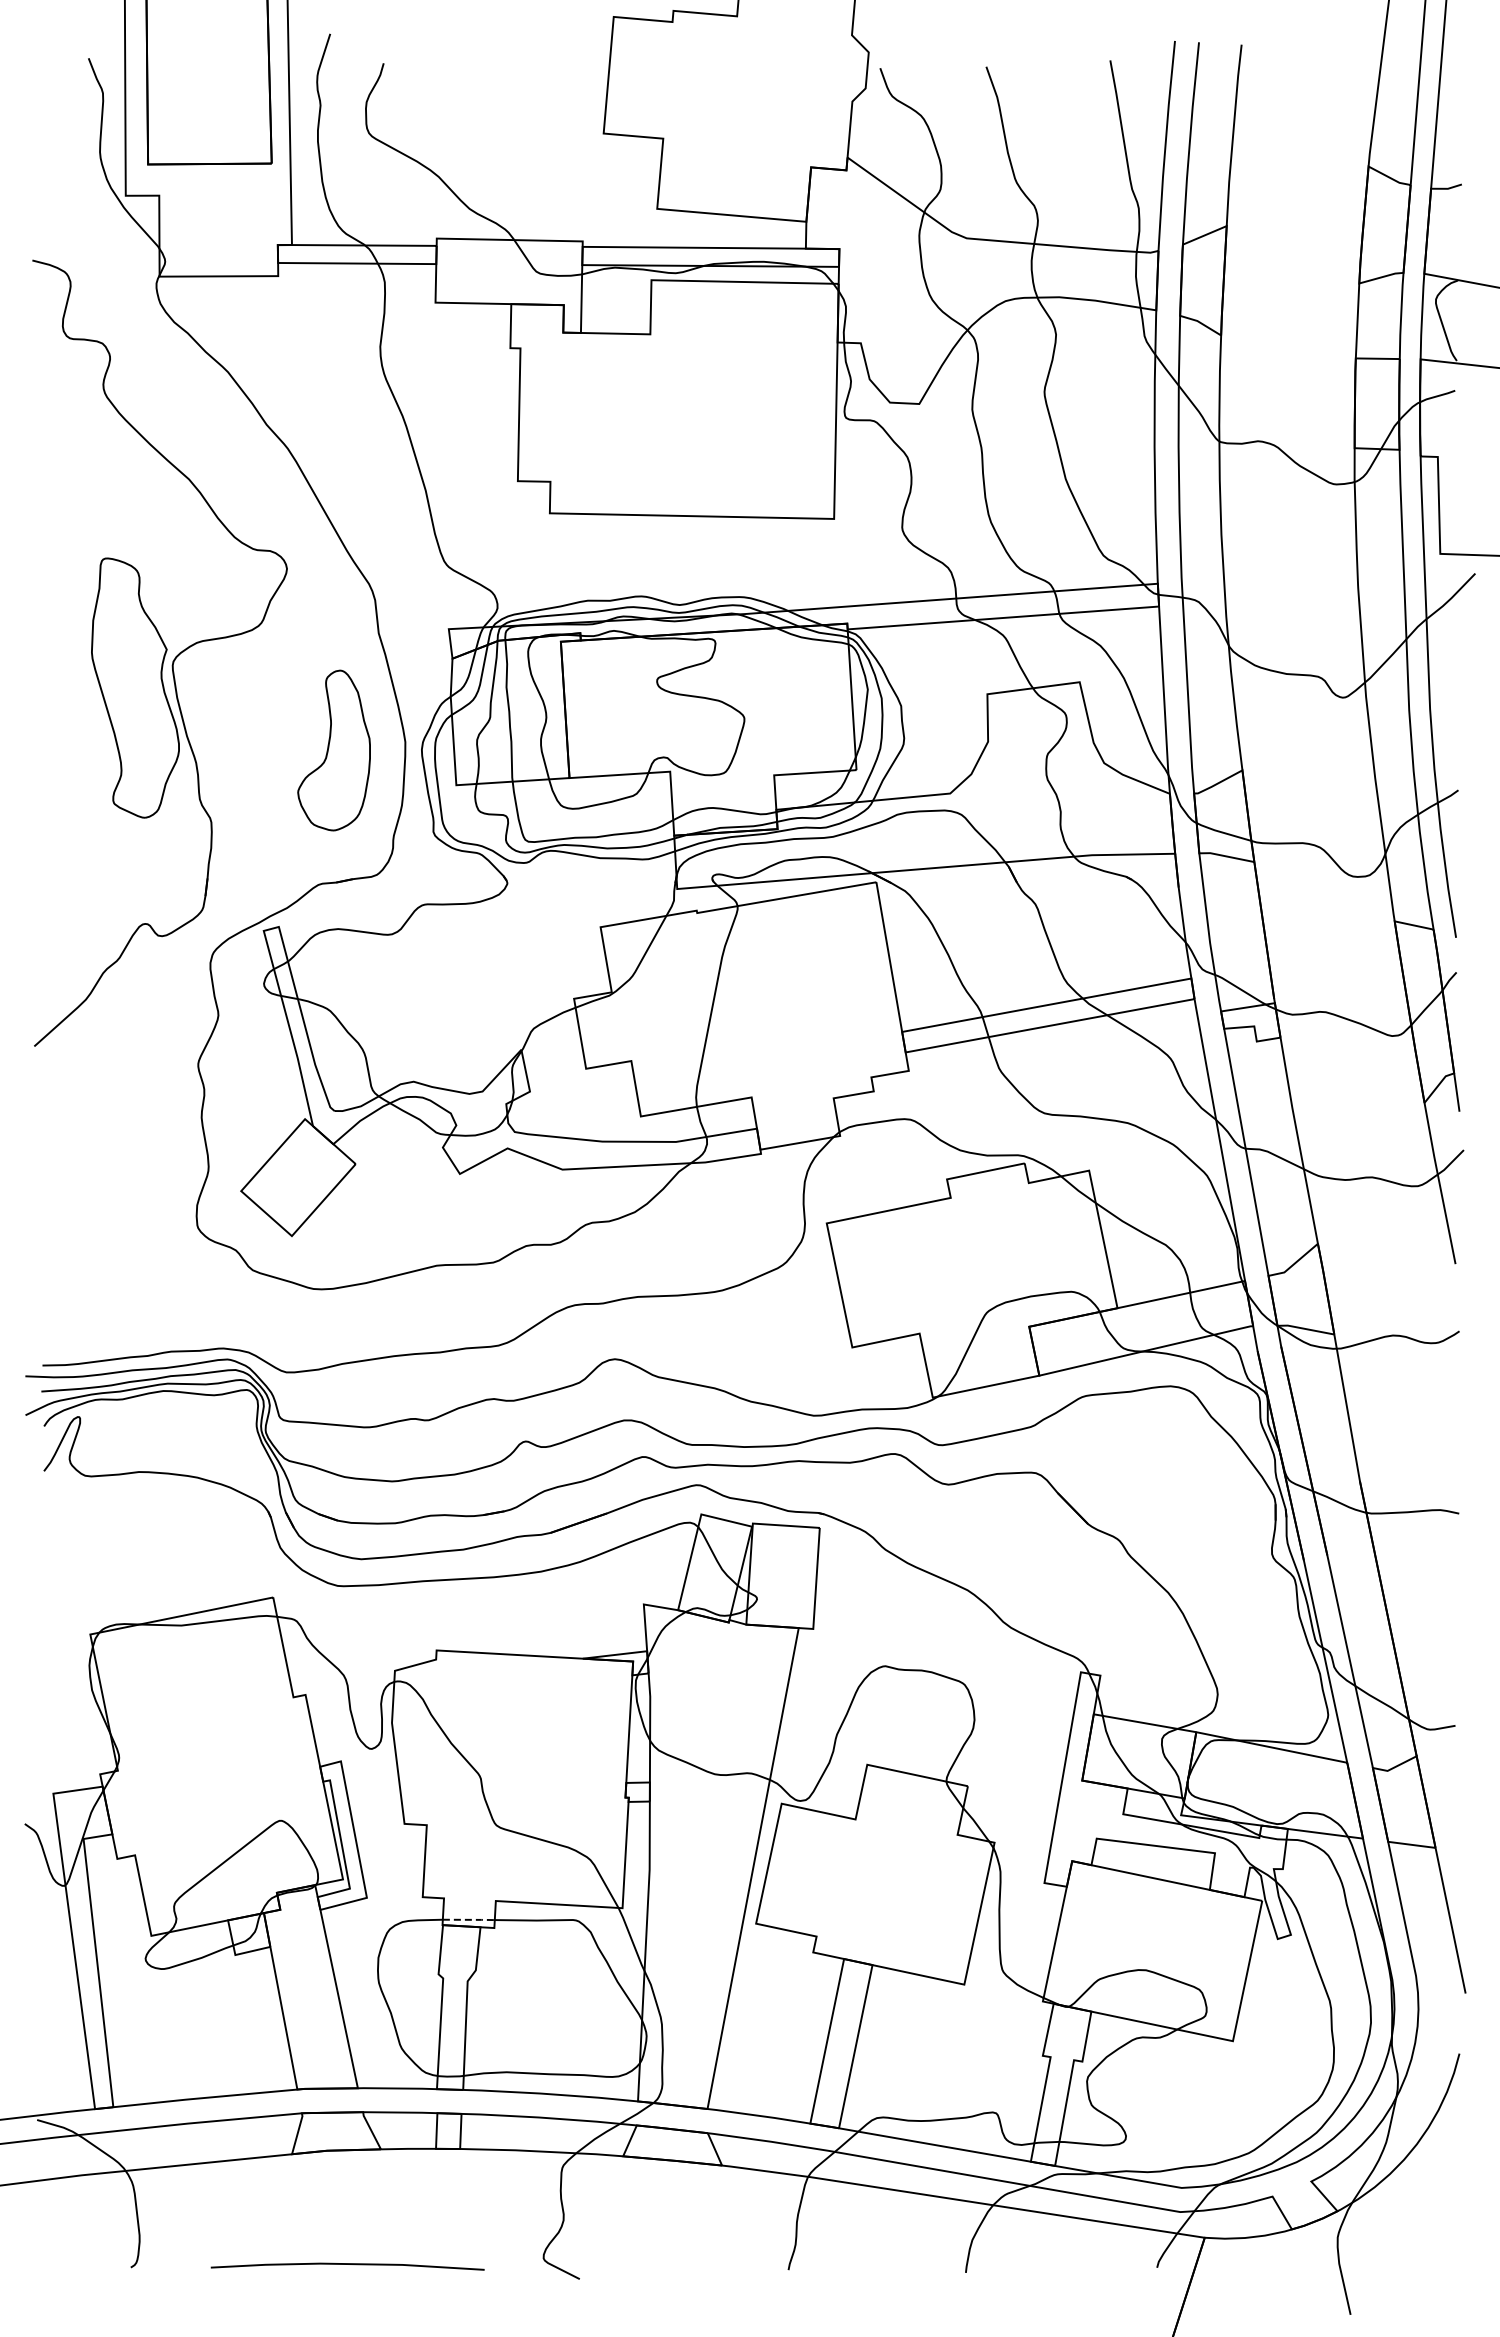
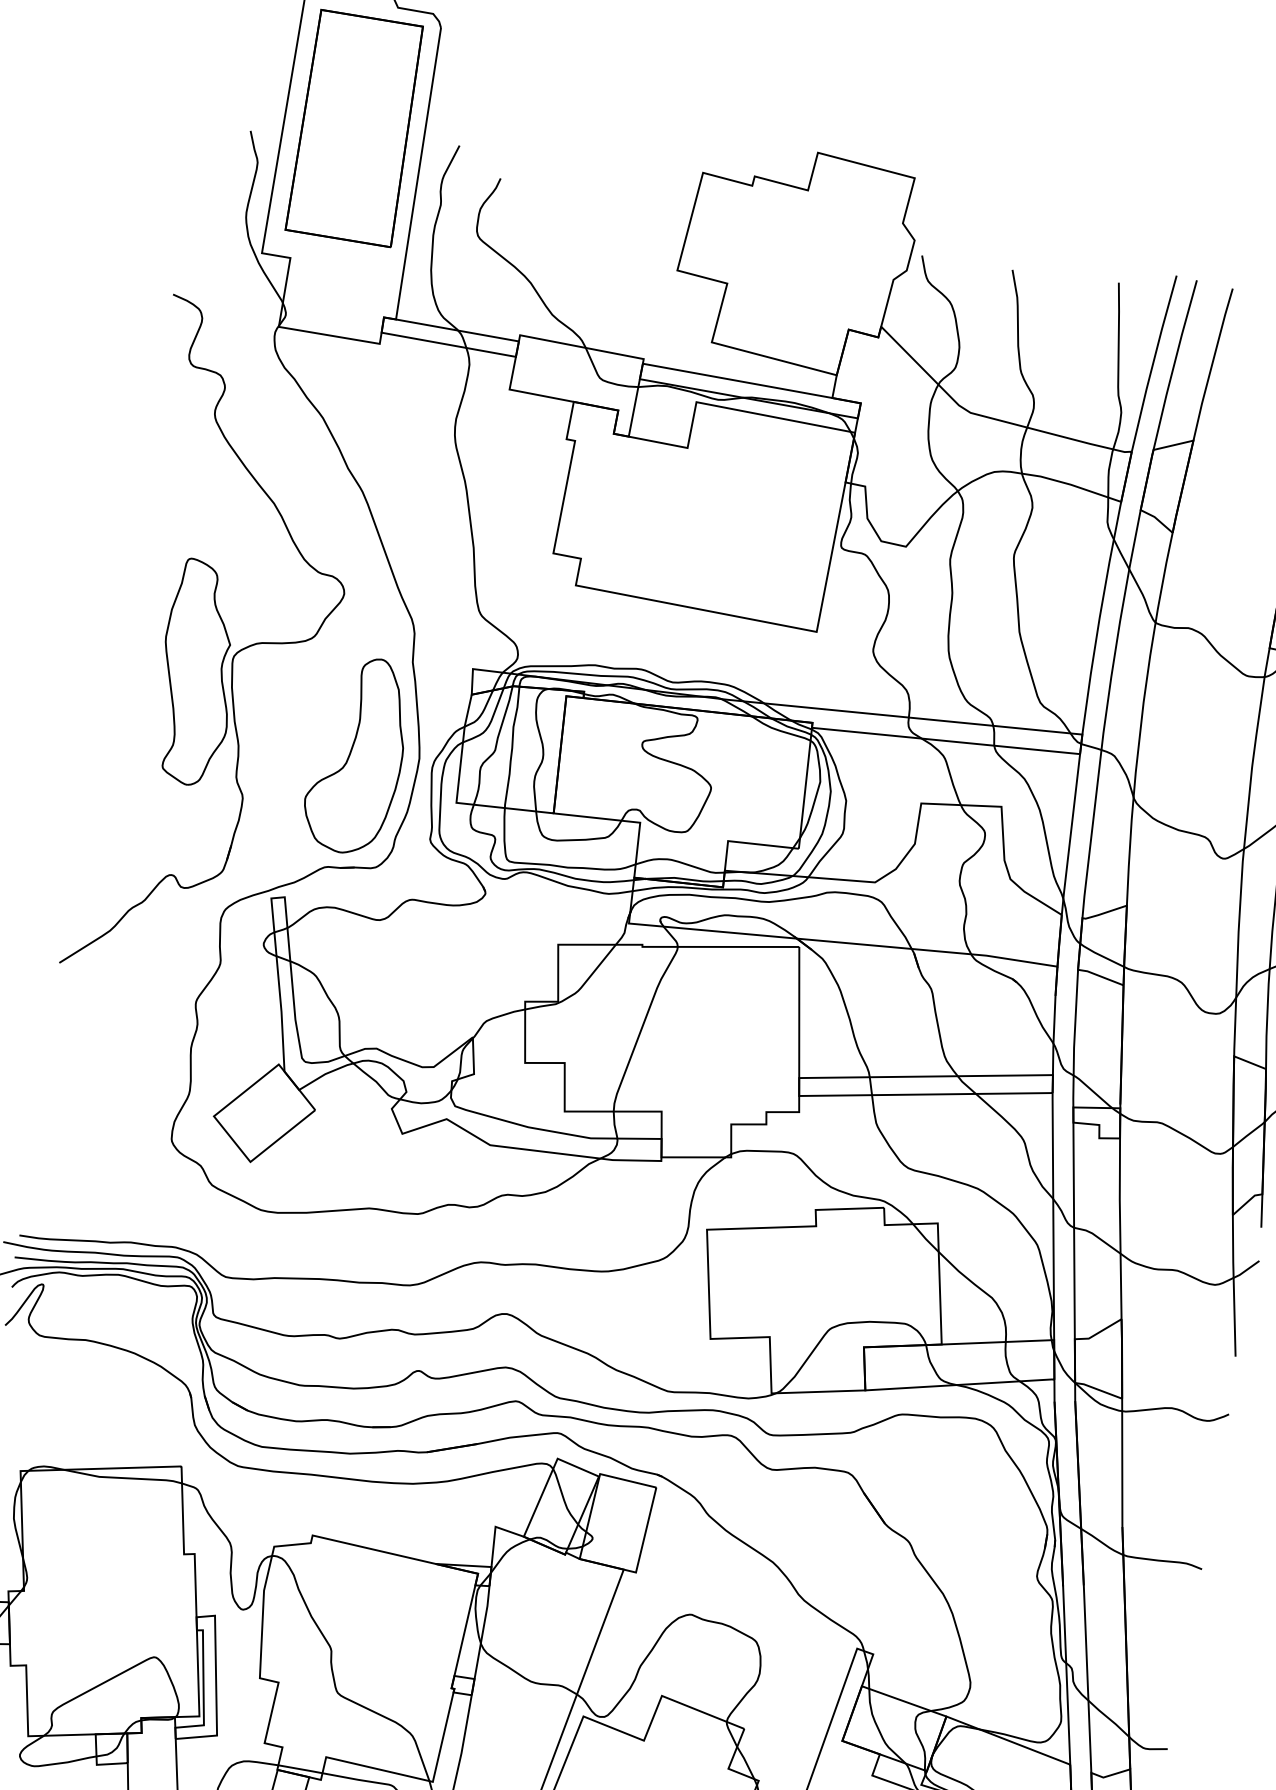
part: (333, 750) -> (357, 755), size x1.43
line: (469, 1919) -> (301, 1769), dashed -> solid

